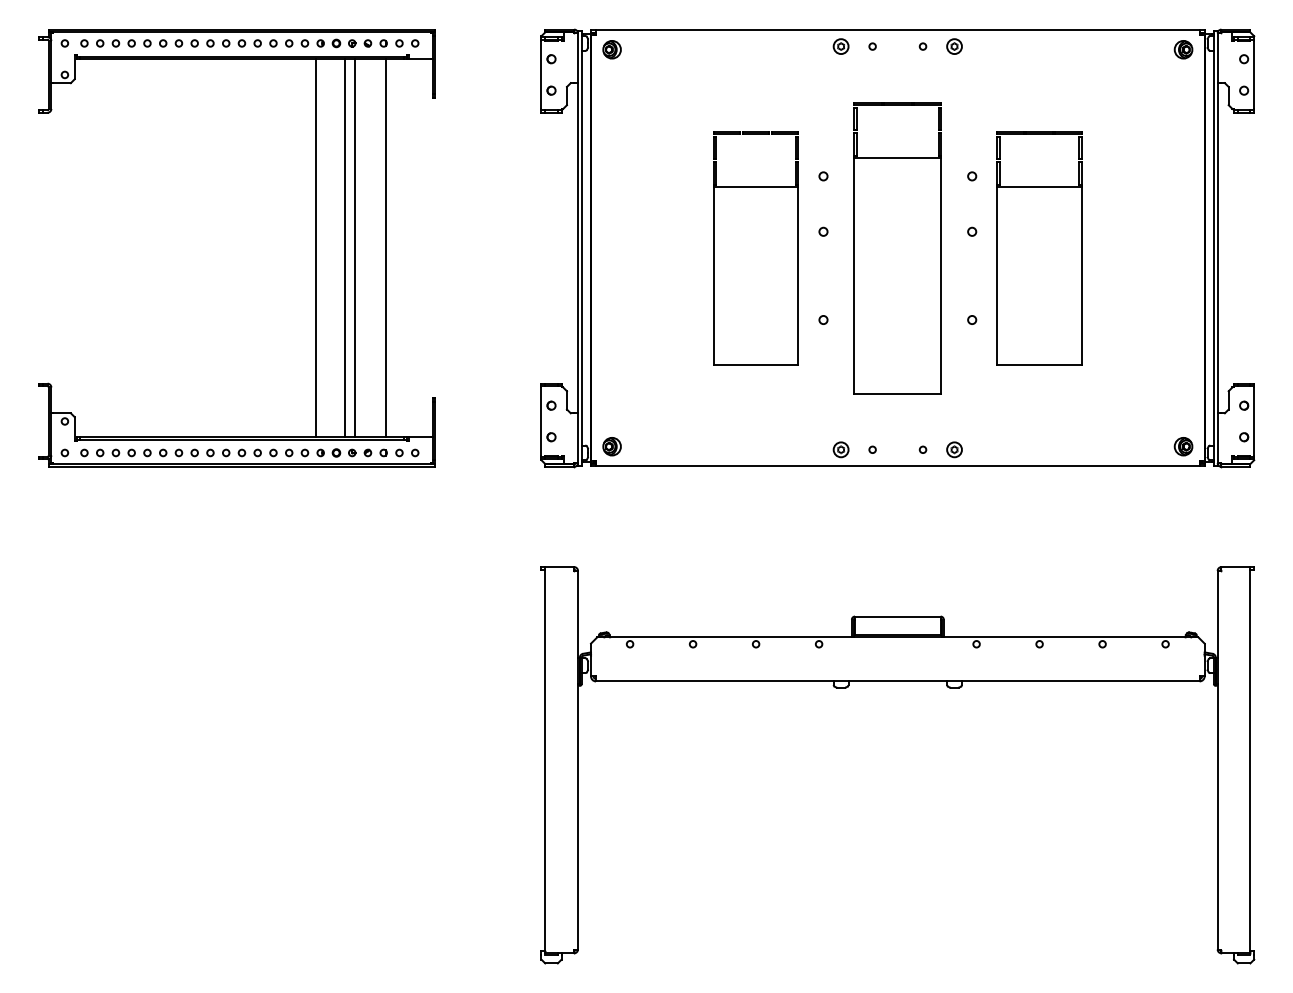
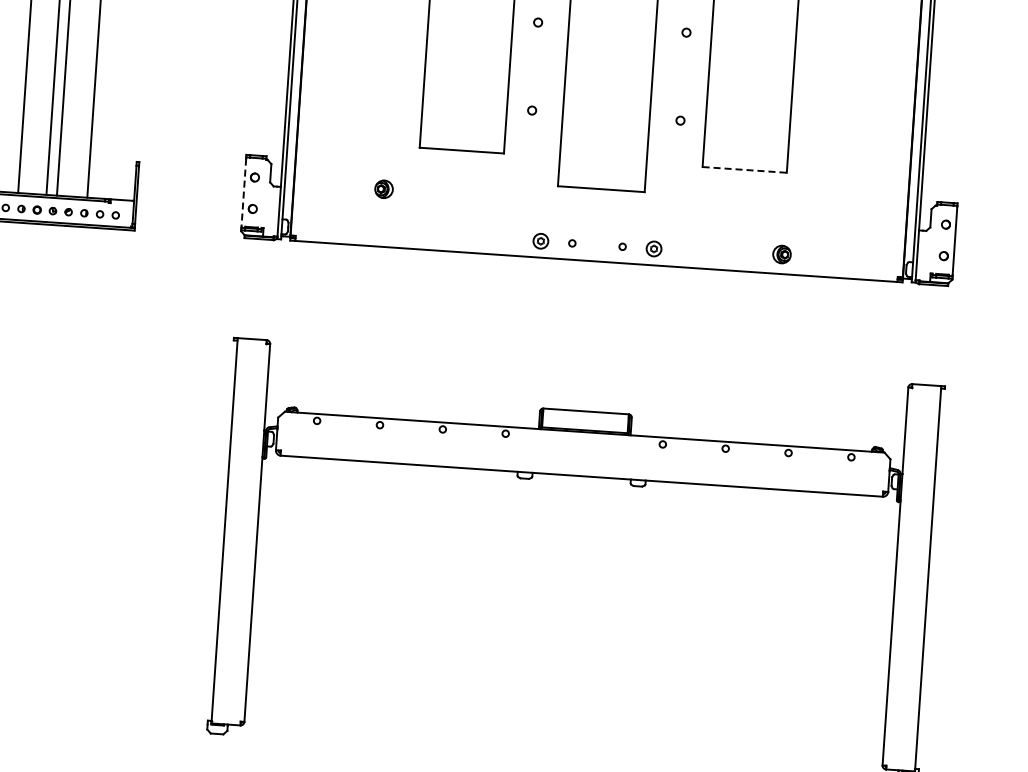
line: (1040, 364) -> (745, 169), solid -> dashed
line: (541, 421) -> (243, 192), solid -> dashed
part: (611, 446) -> (383, 189), moved
part: (1183, 446) -> (781, 254), moved

